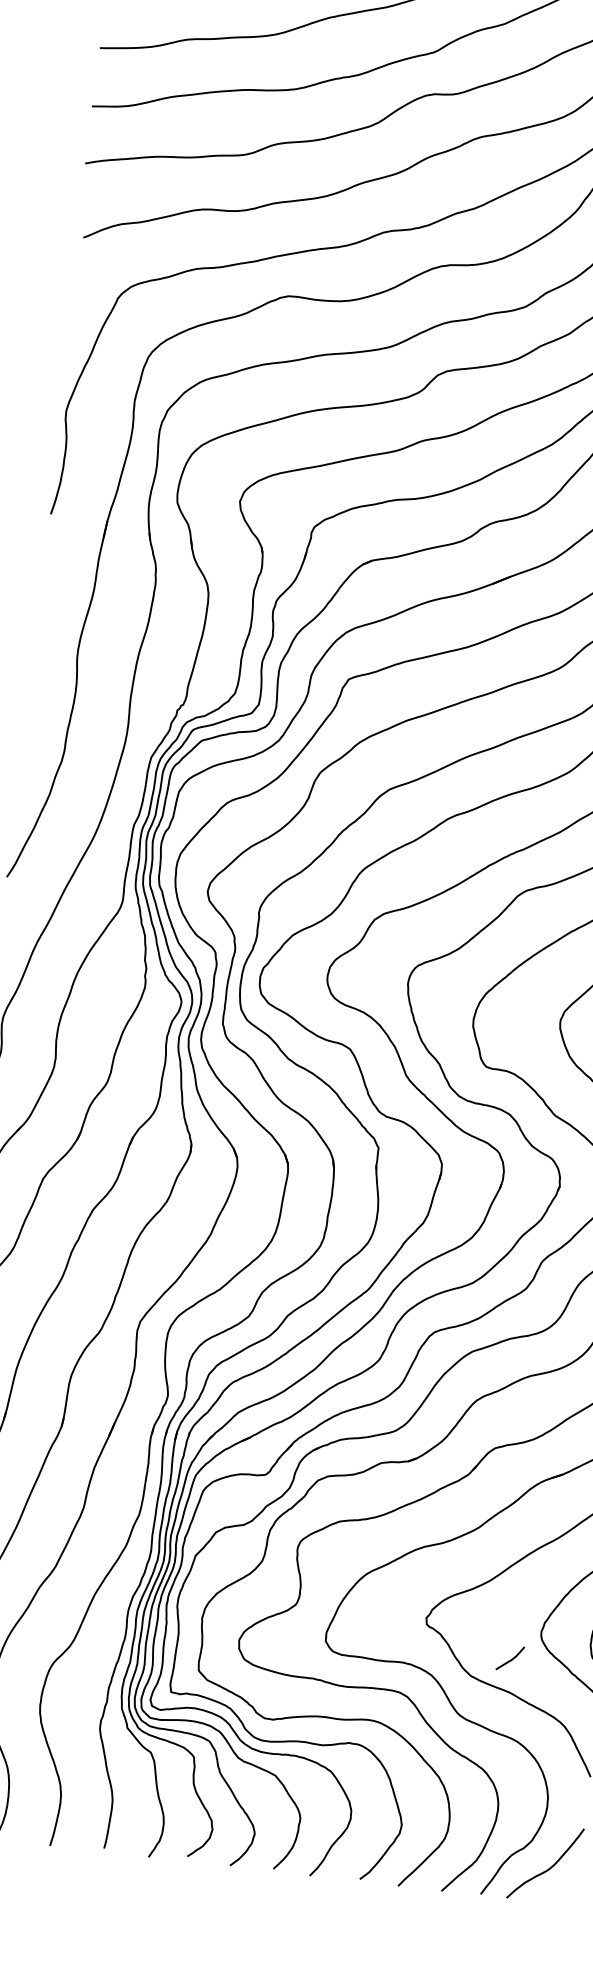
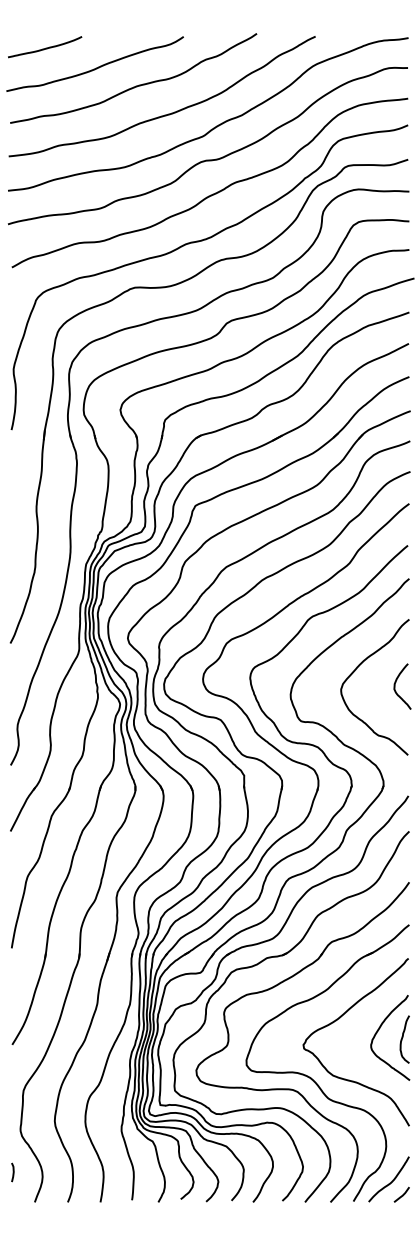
curve: (511, 1658) -> (402, 1194), moved

